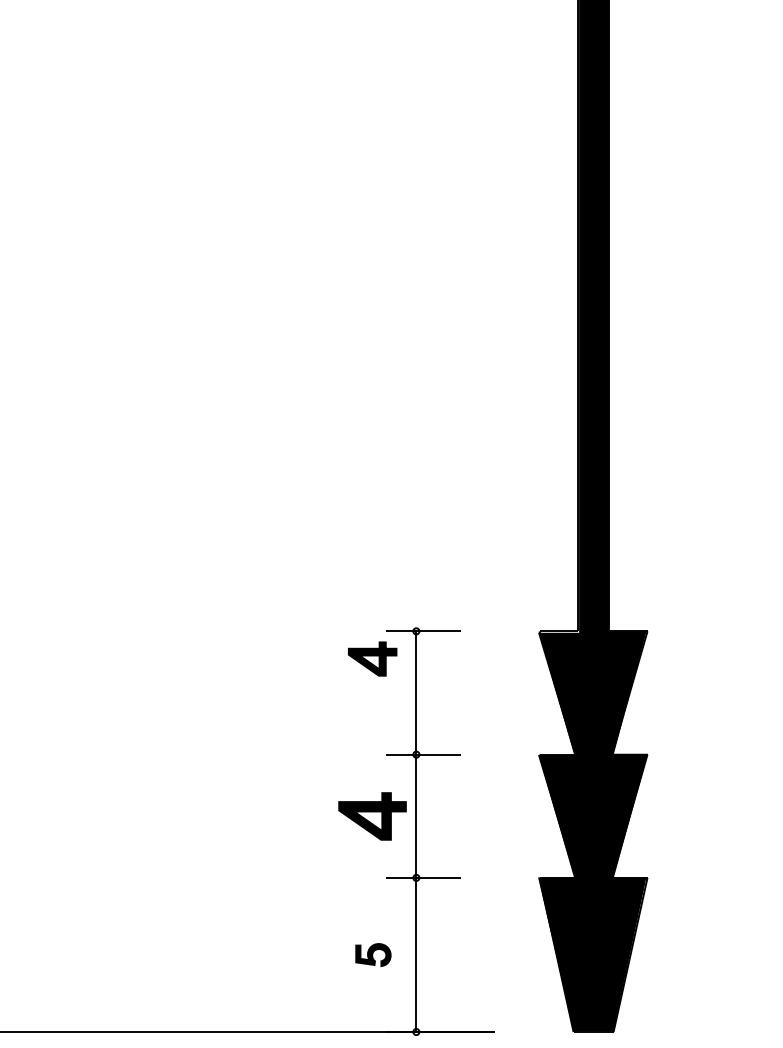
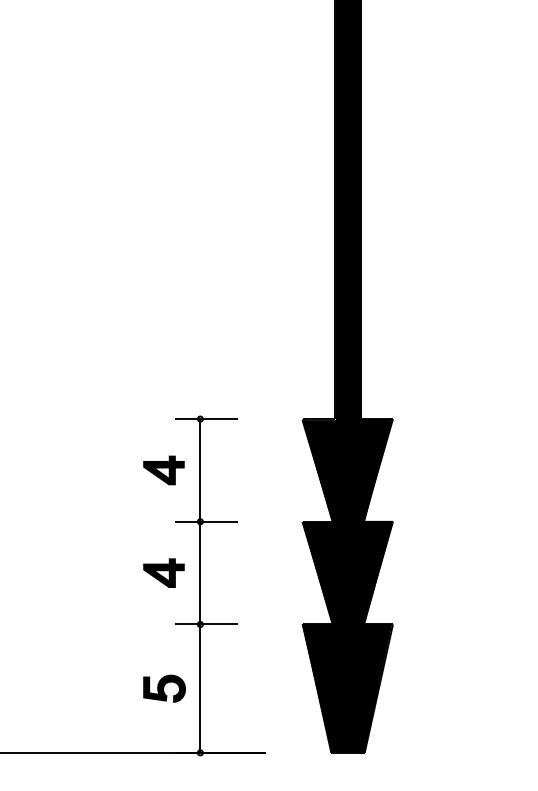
part: (372, 658) -> (163, 470), moved
part: (372, 815) -> (163, 572), size x0.71
part: (373, 954) -> (164, 688), size x1.43

